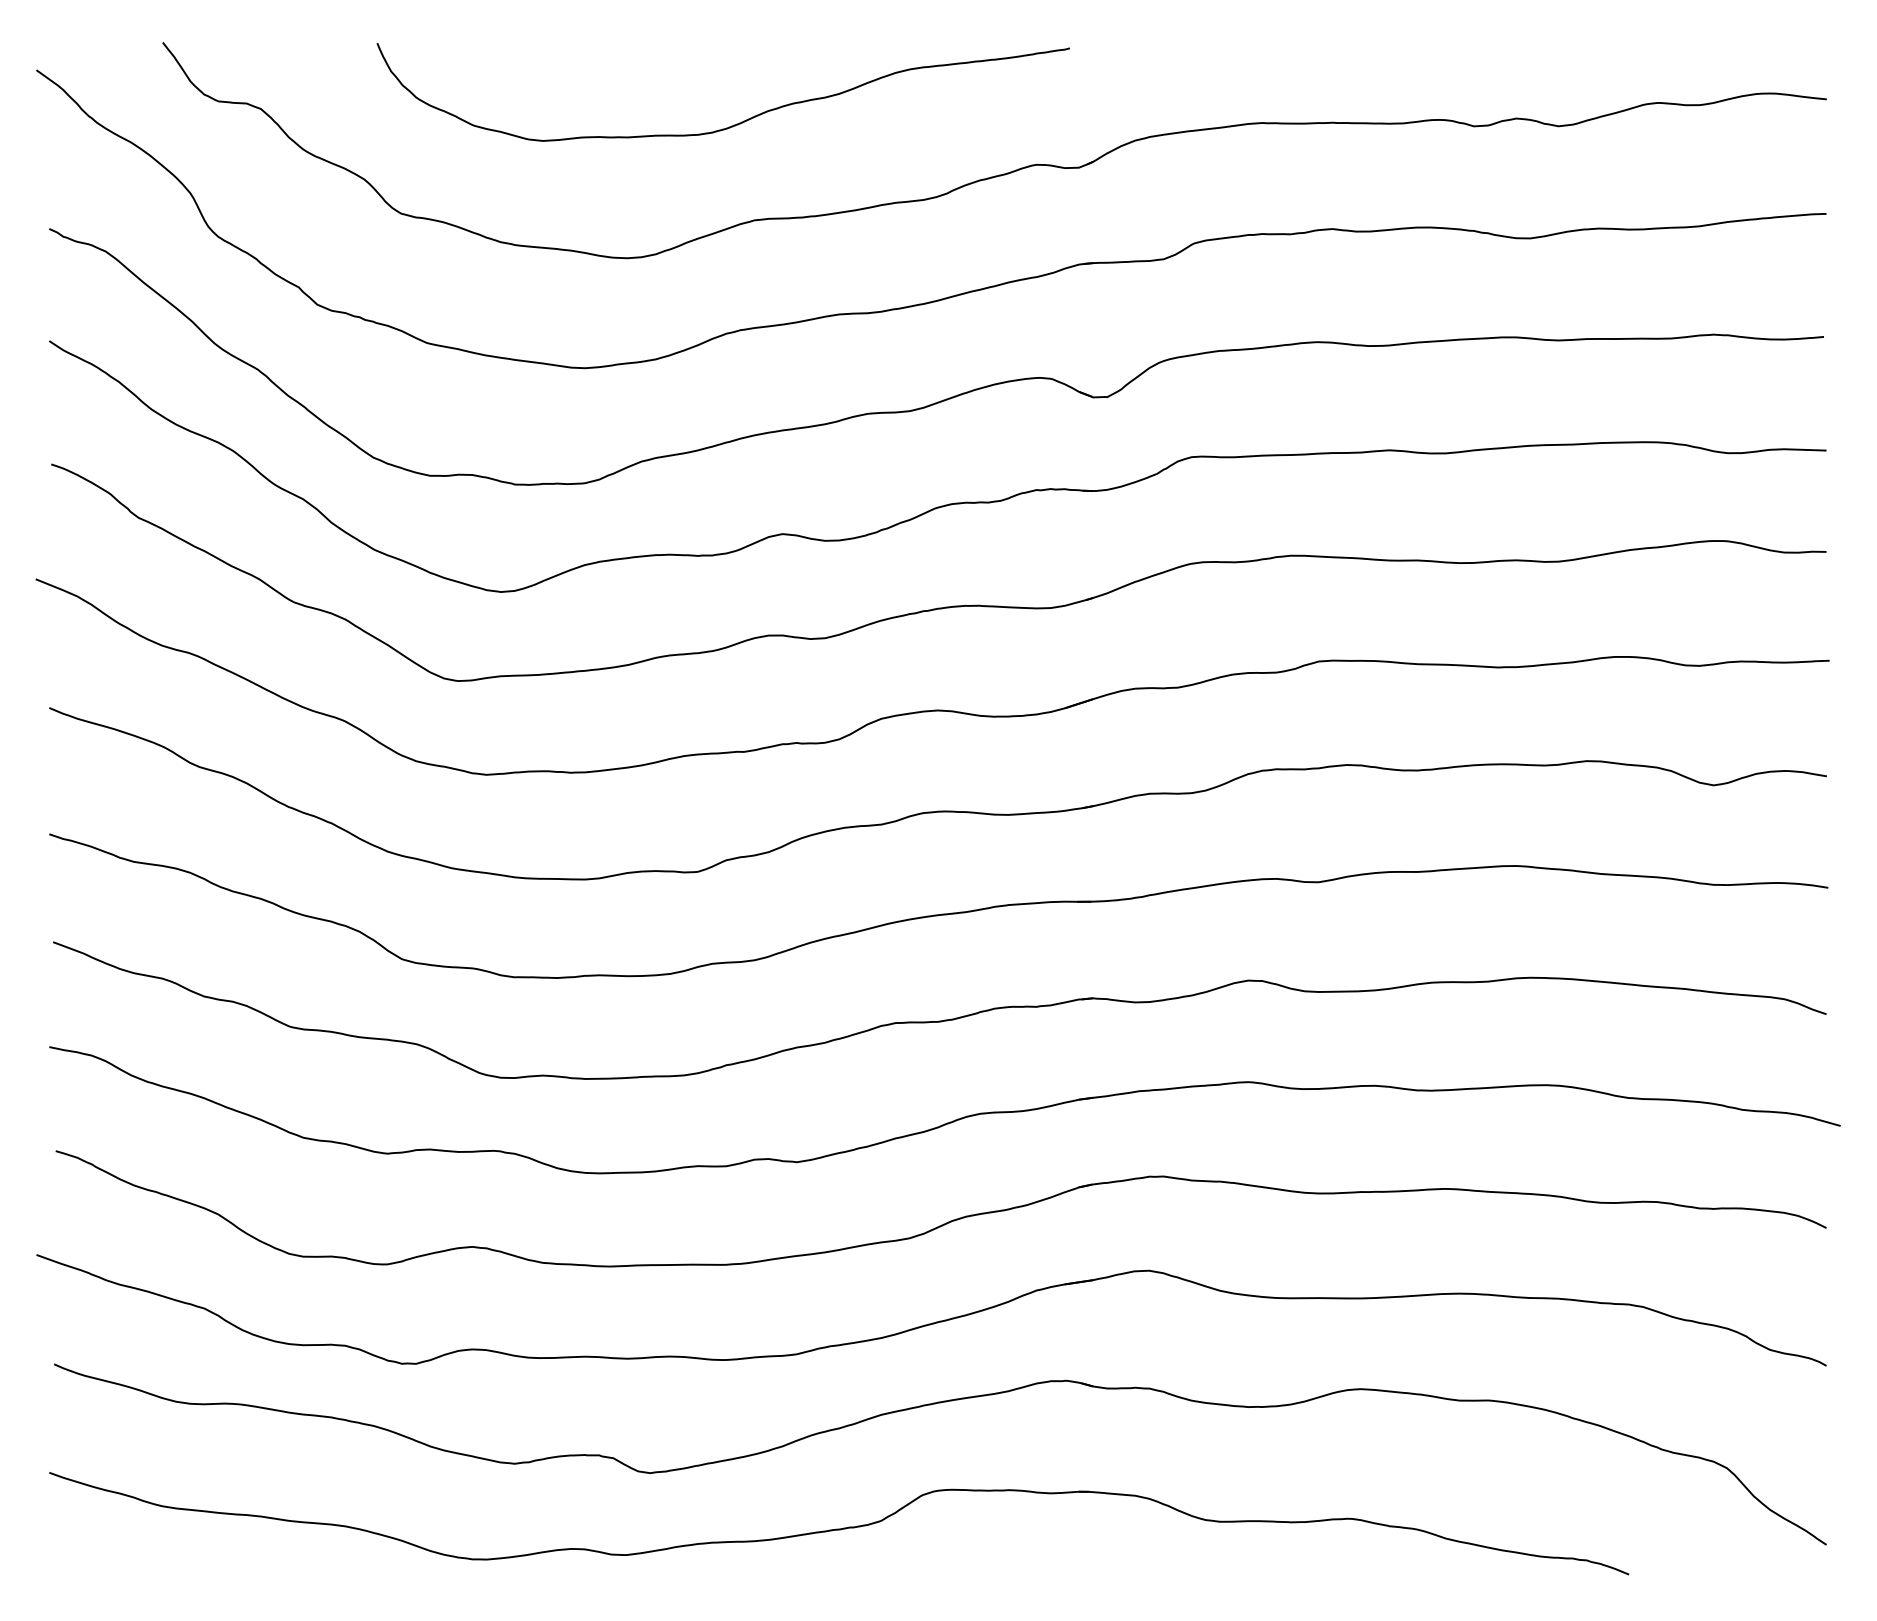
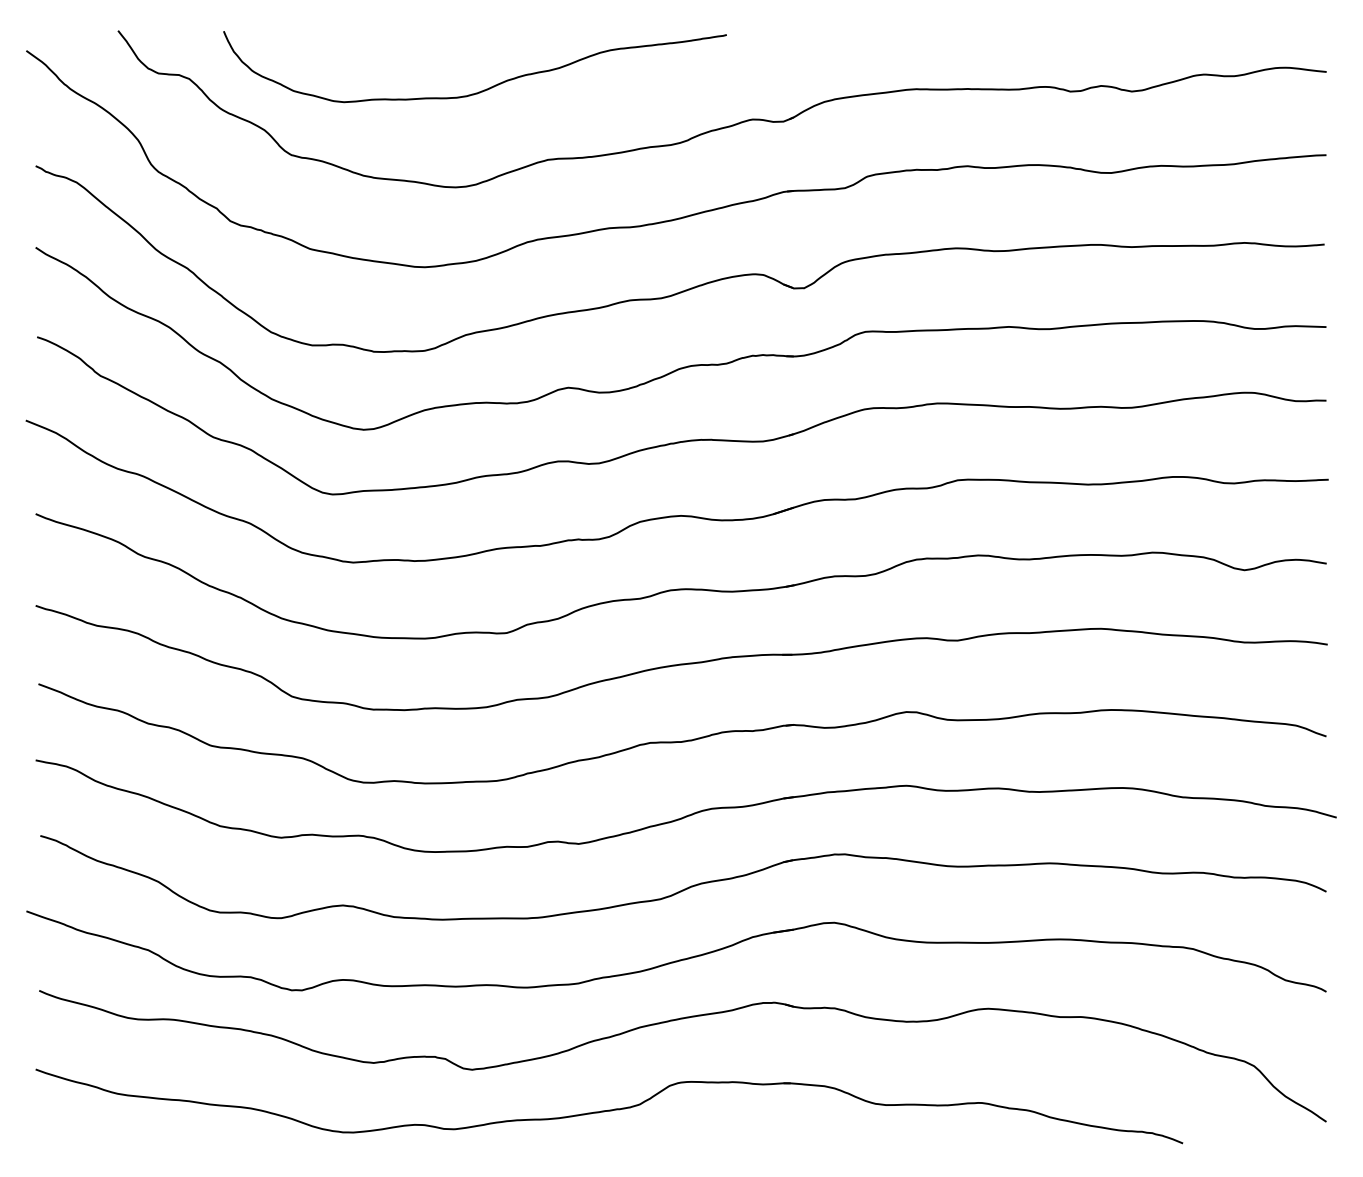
curve: (736, 123) -> (484, 89), moved

